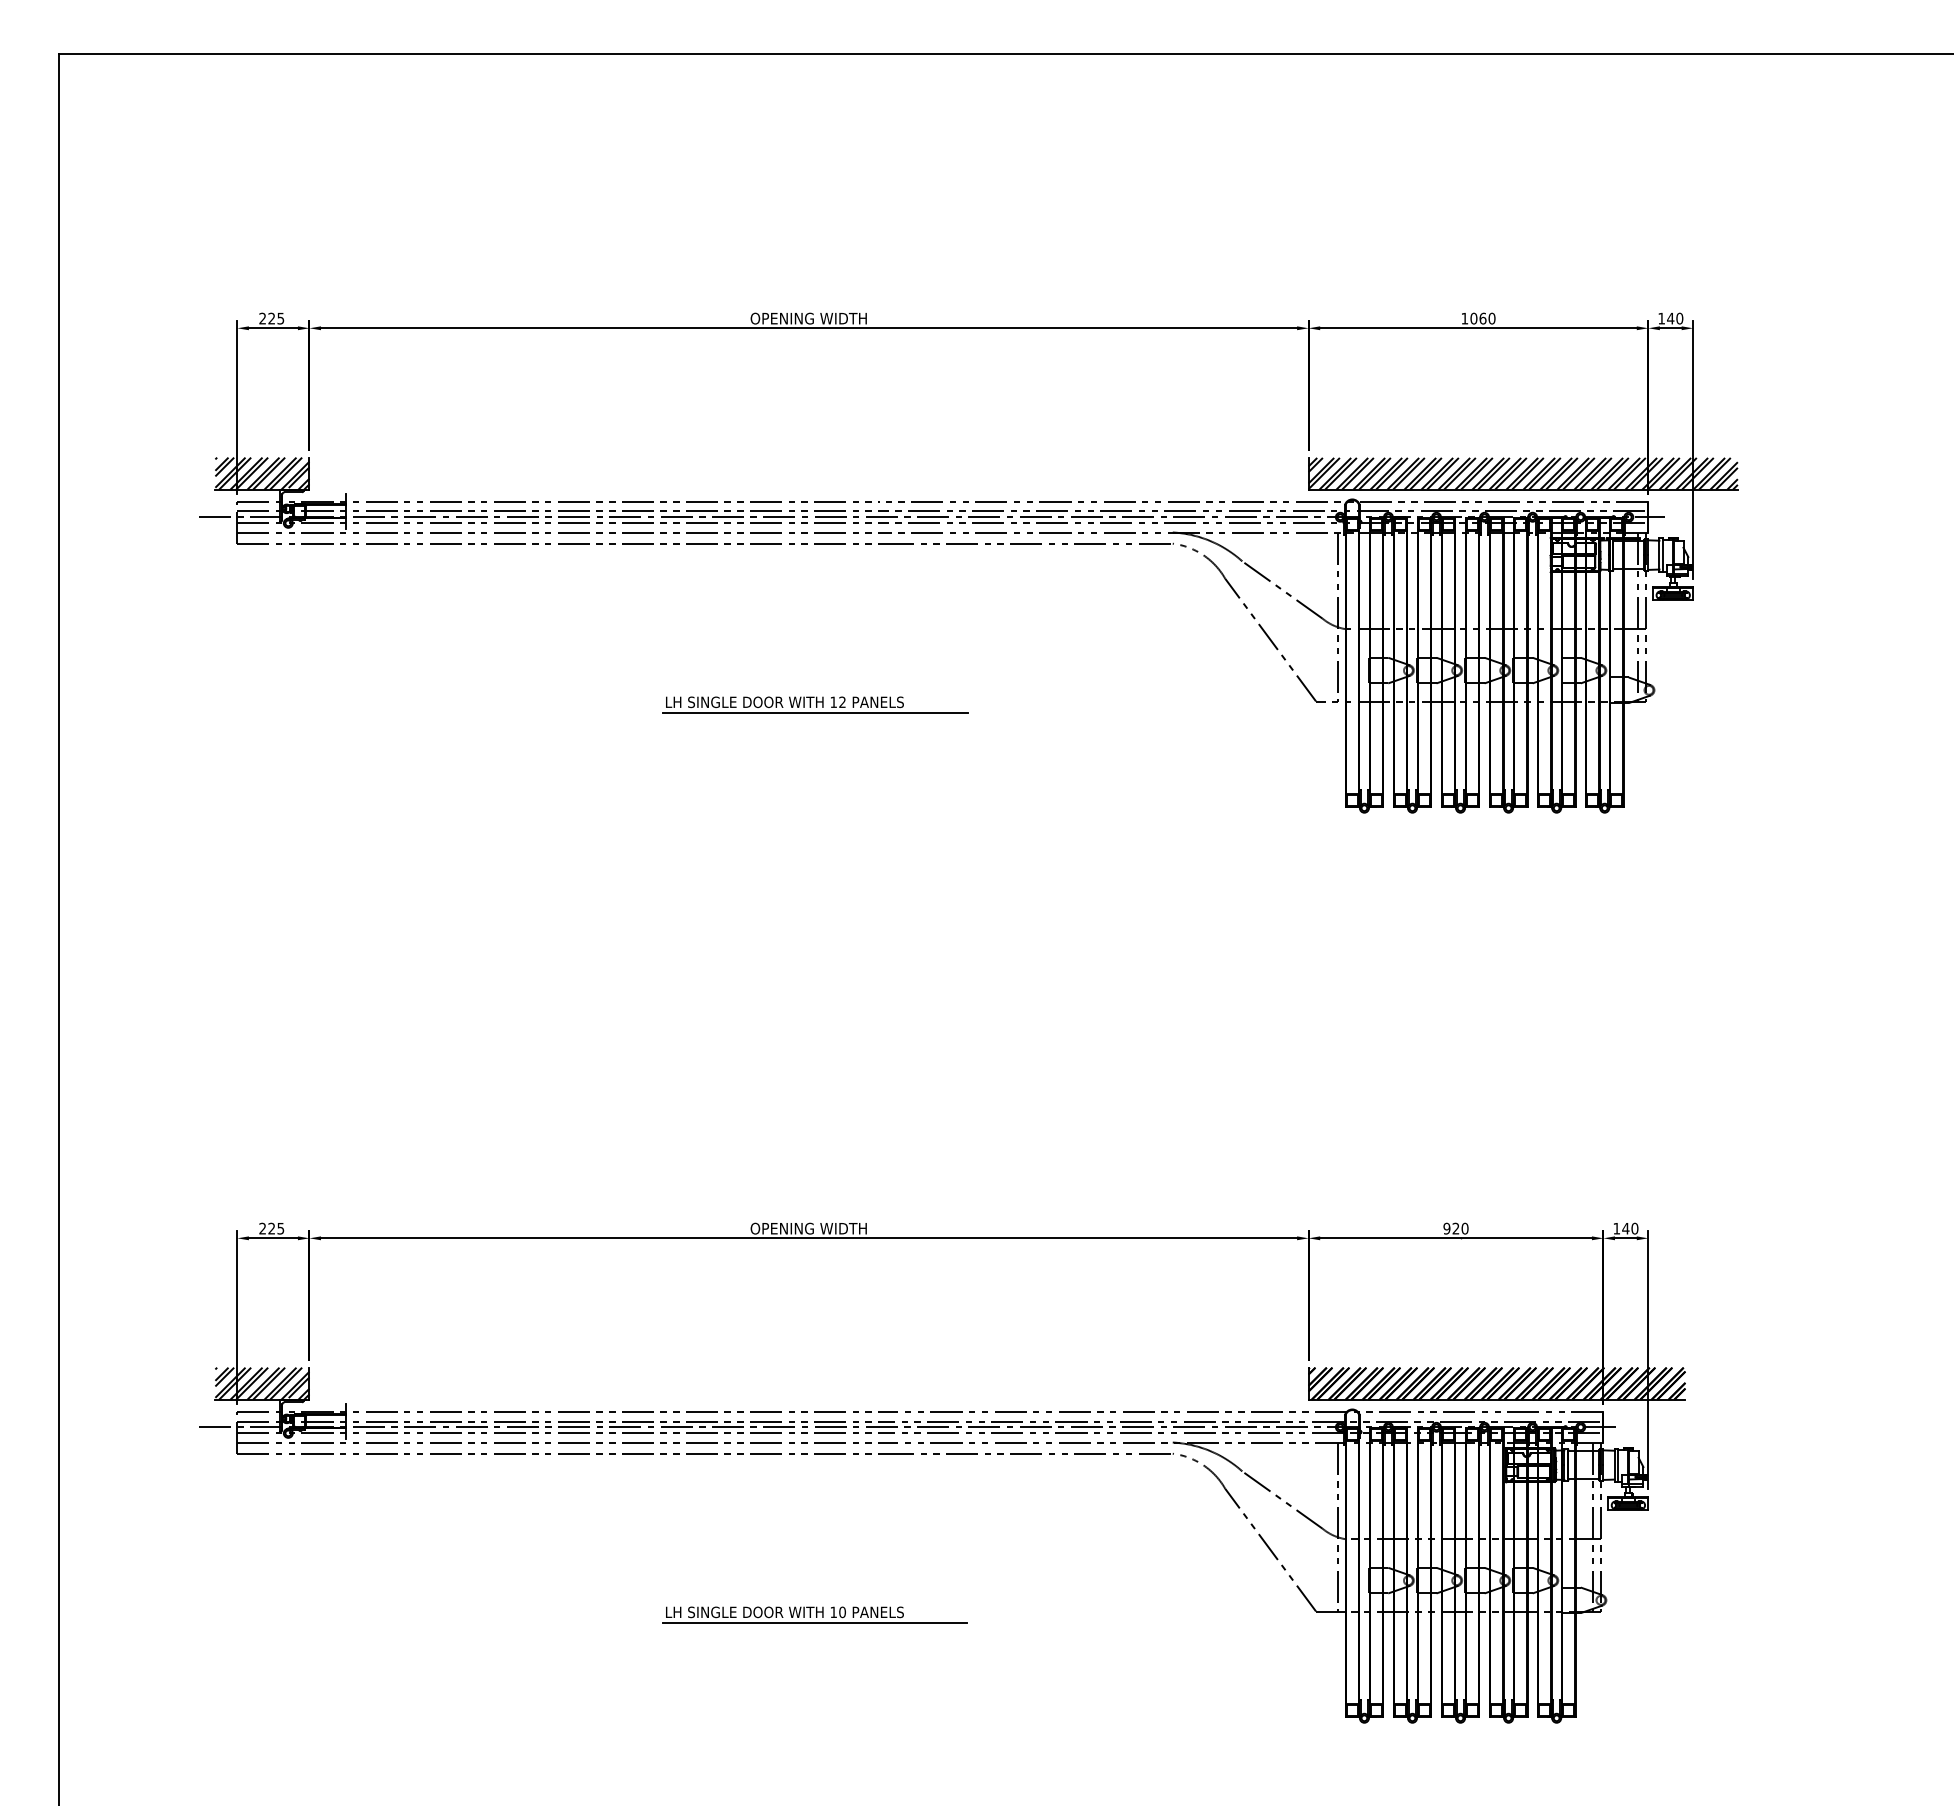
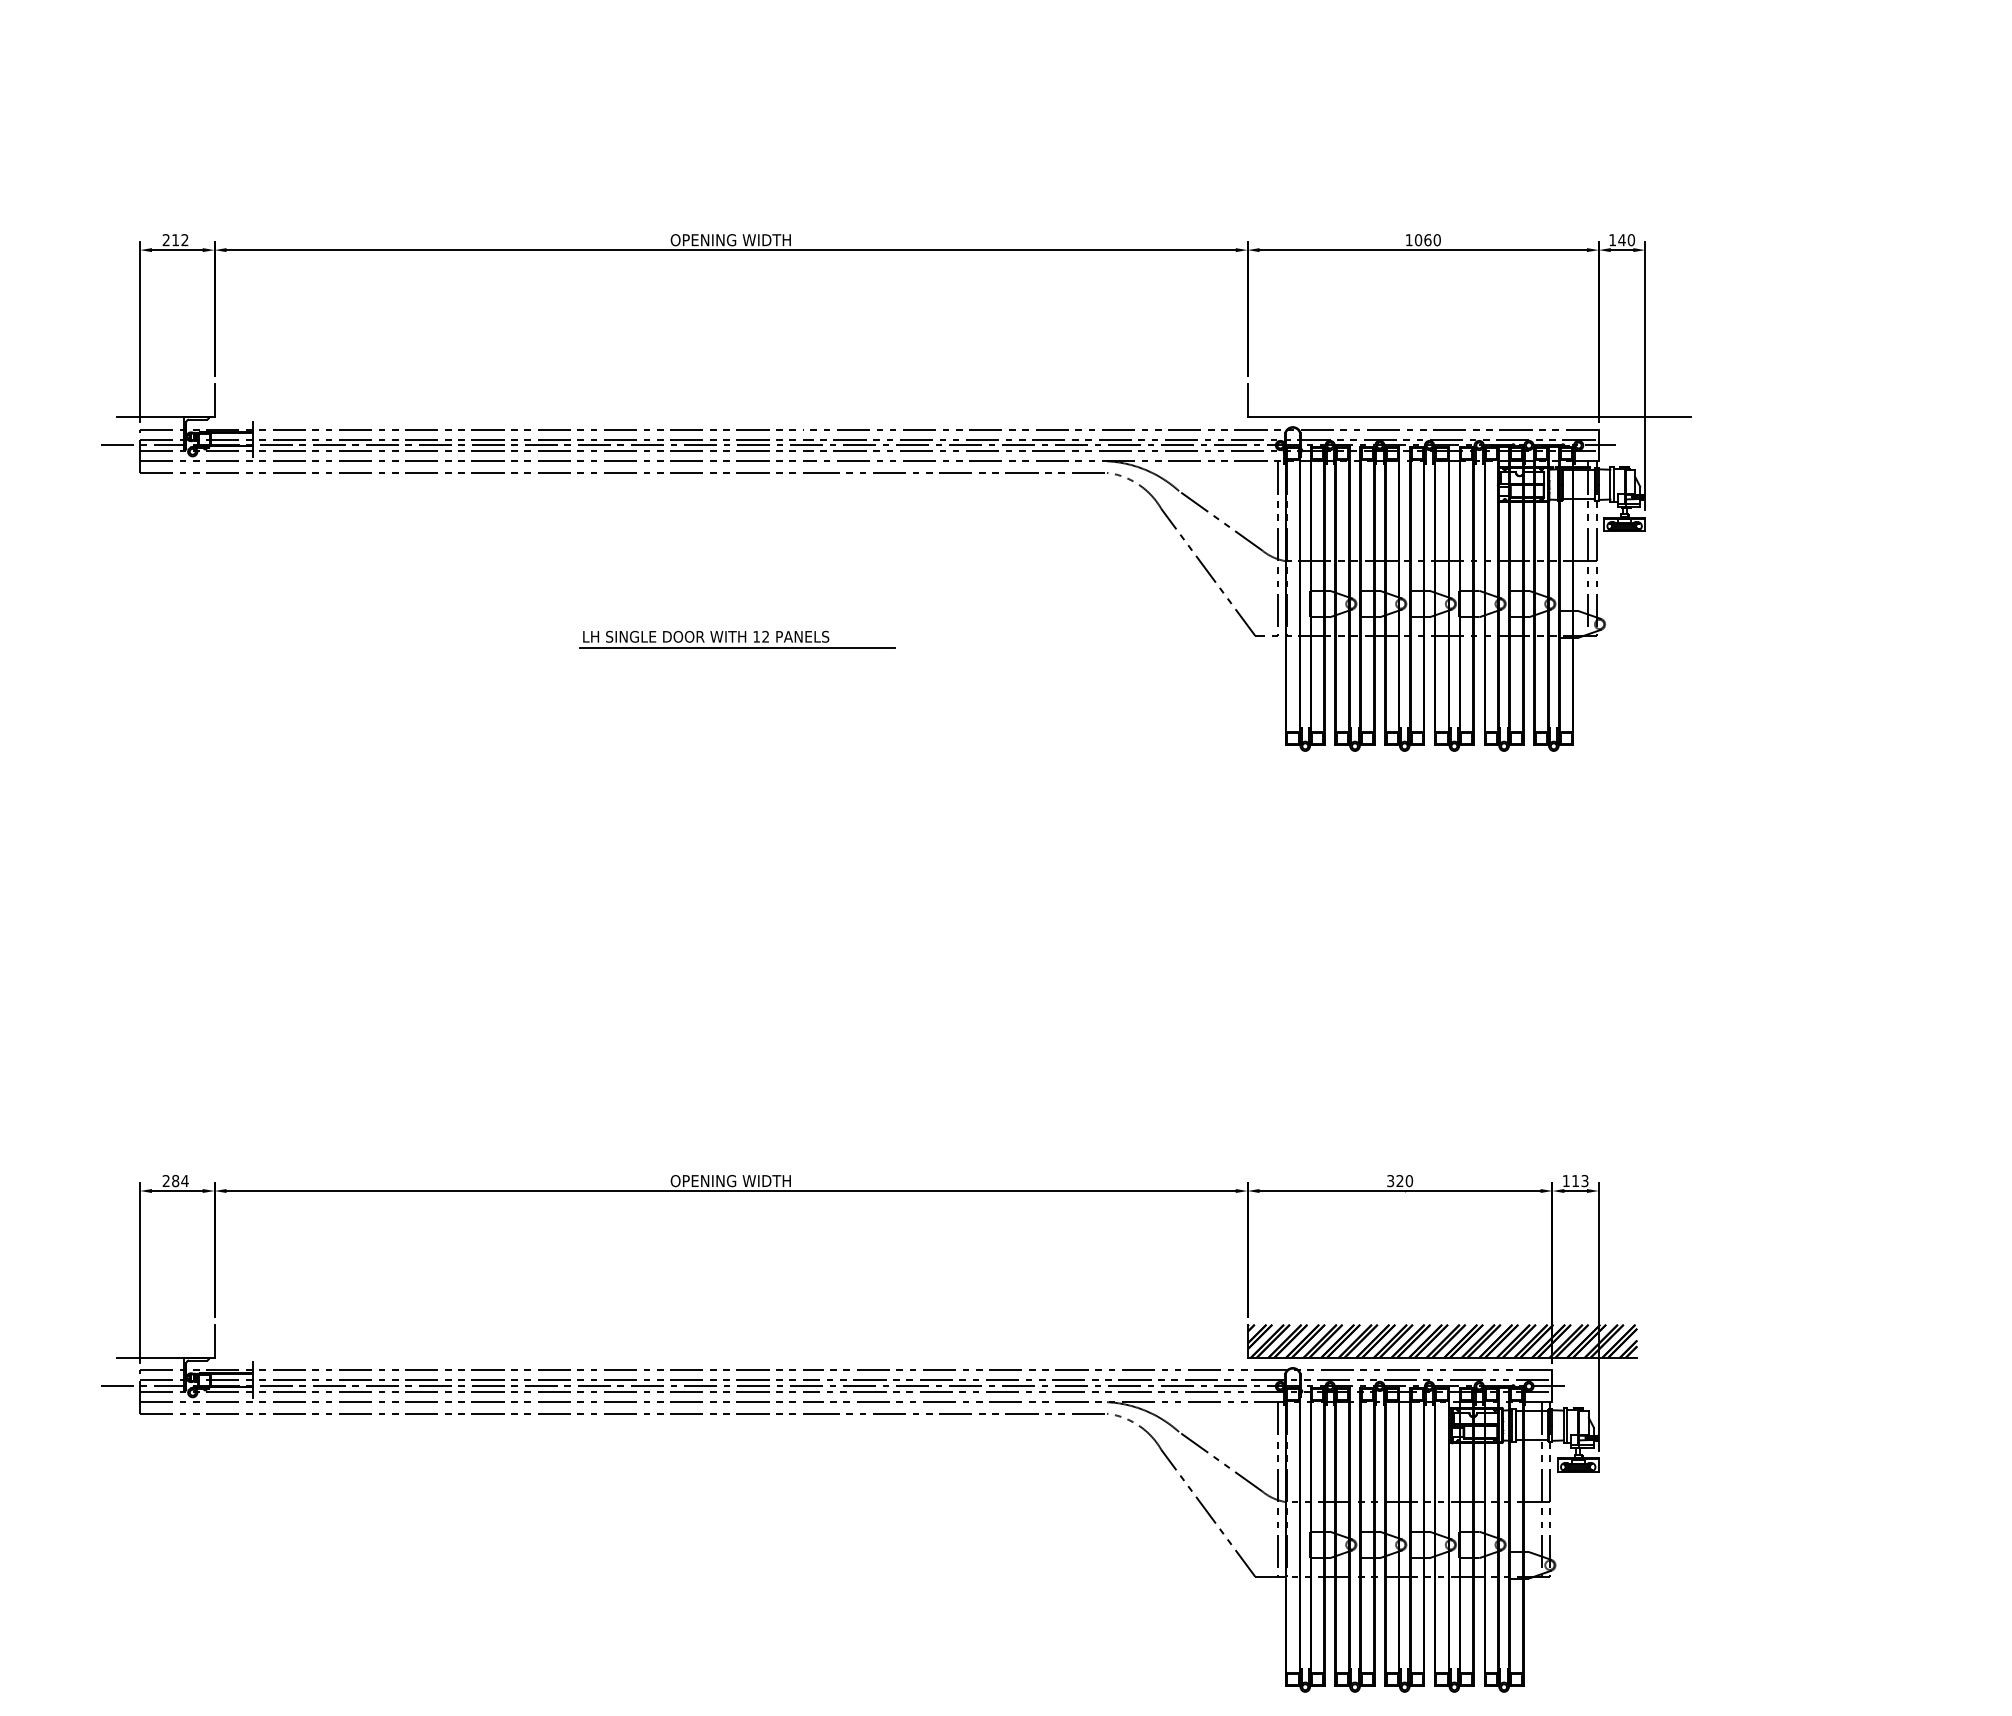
text: (276, 318) -> (180, 240), 225 -> 212
hatch: (262, 473) -> (166, 400), removed
hatch: (1522, 473) -> (1468, 400), removed
text: (276, 1228) -> (180, 1180), 225 -> 284
text: (1446, 1228) -> (1390, 1180), 920 -> 320
text: (1630, 1228) -> (1580, 1180), 140 -> 113
hatch: (262, 1383) -> (166, 1341), removed
part: (814, 1614) -> (736, 1579), removed

